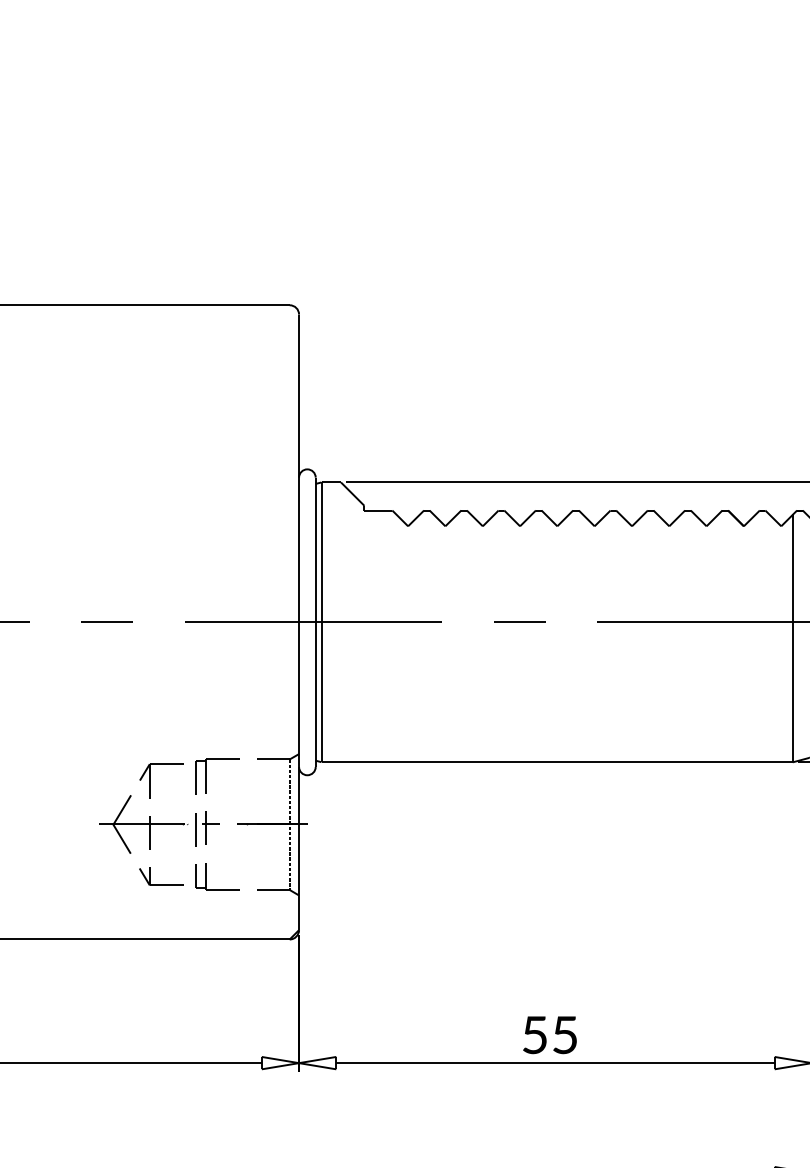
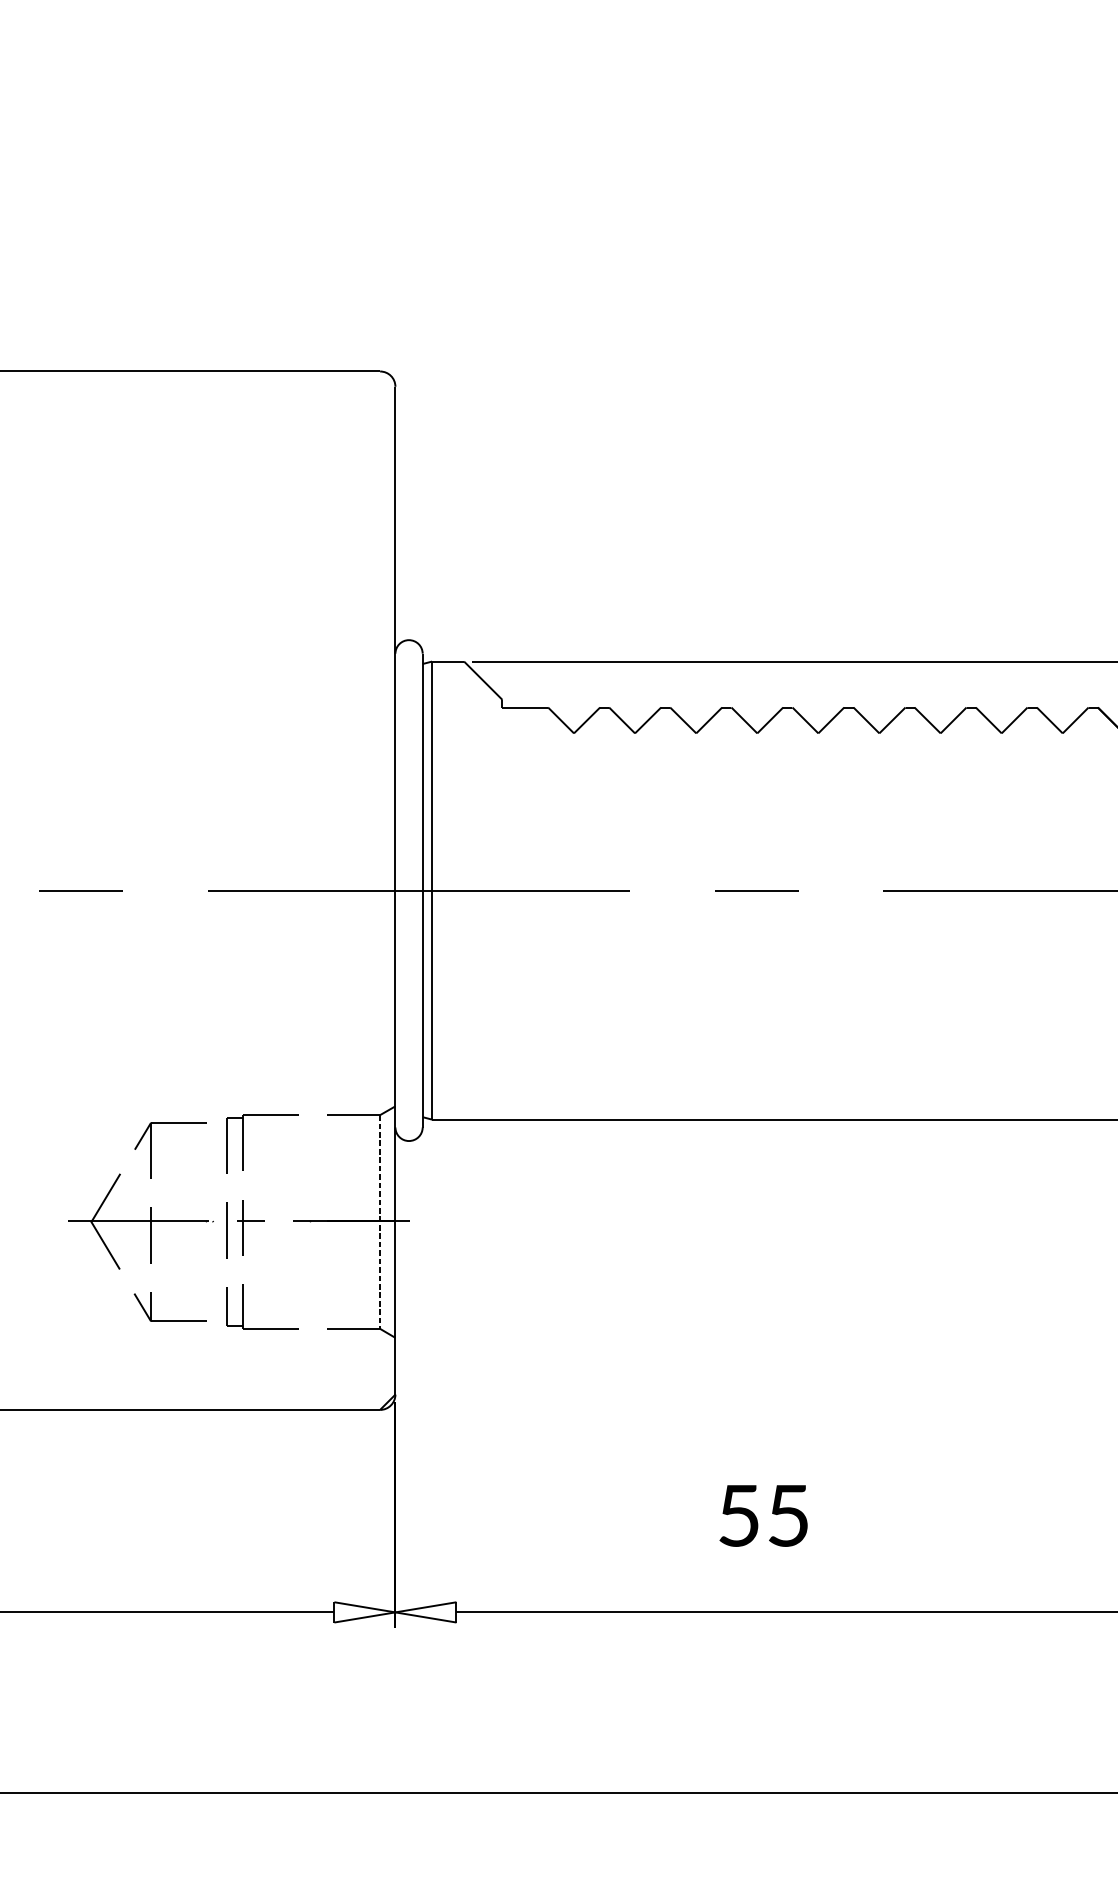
text: (549, 1035) -> (762, 1516), moved

